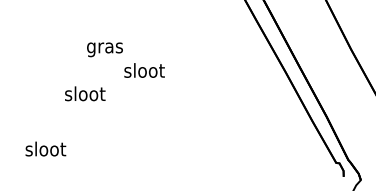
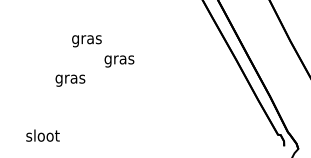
text: (144, 72) -> (119, 59), sloot -> gras
text: (85, 95) -> (70, 79), sloot -> gras
text: (45, 148) -> (42, 135), moved

